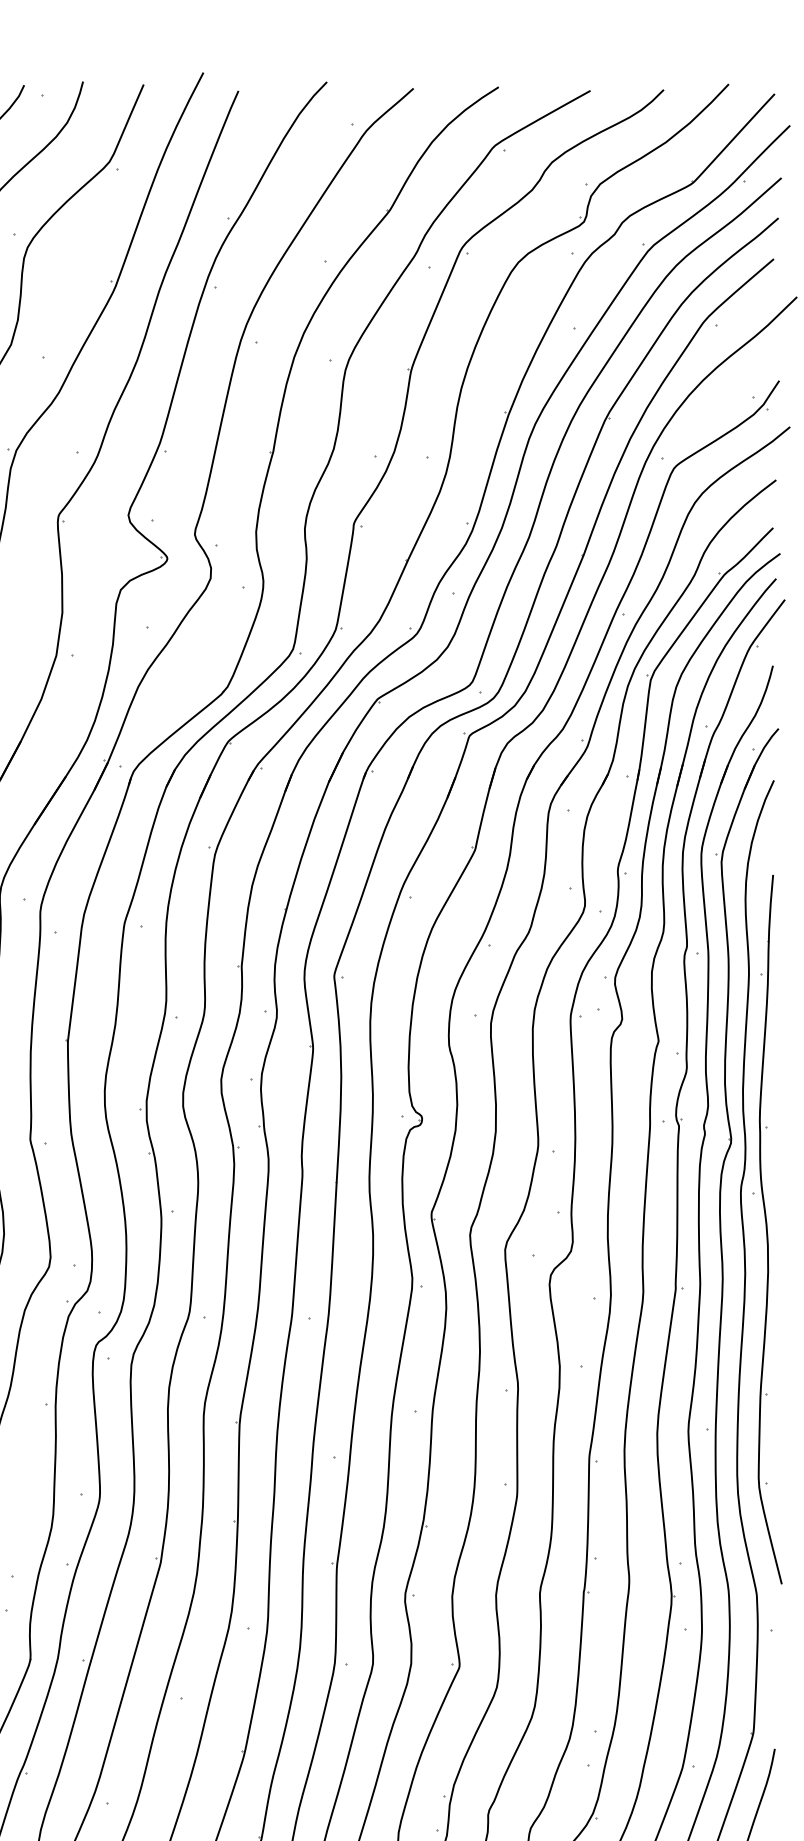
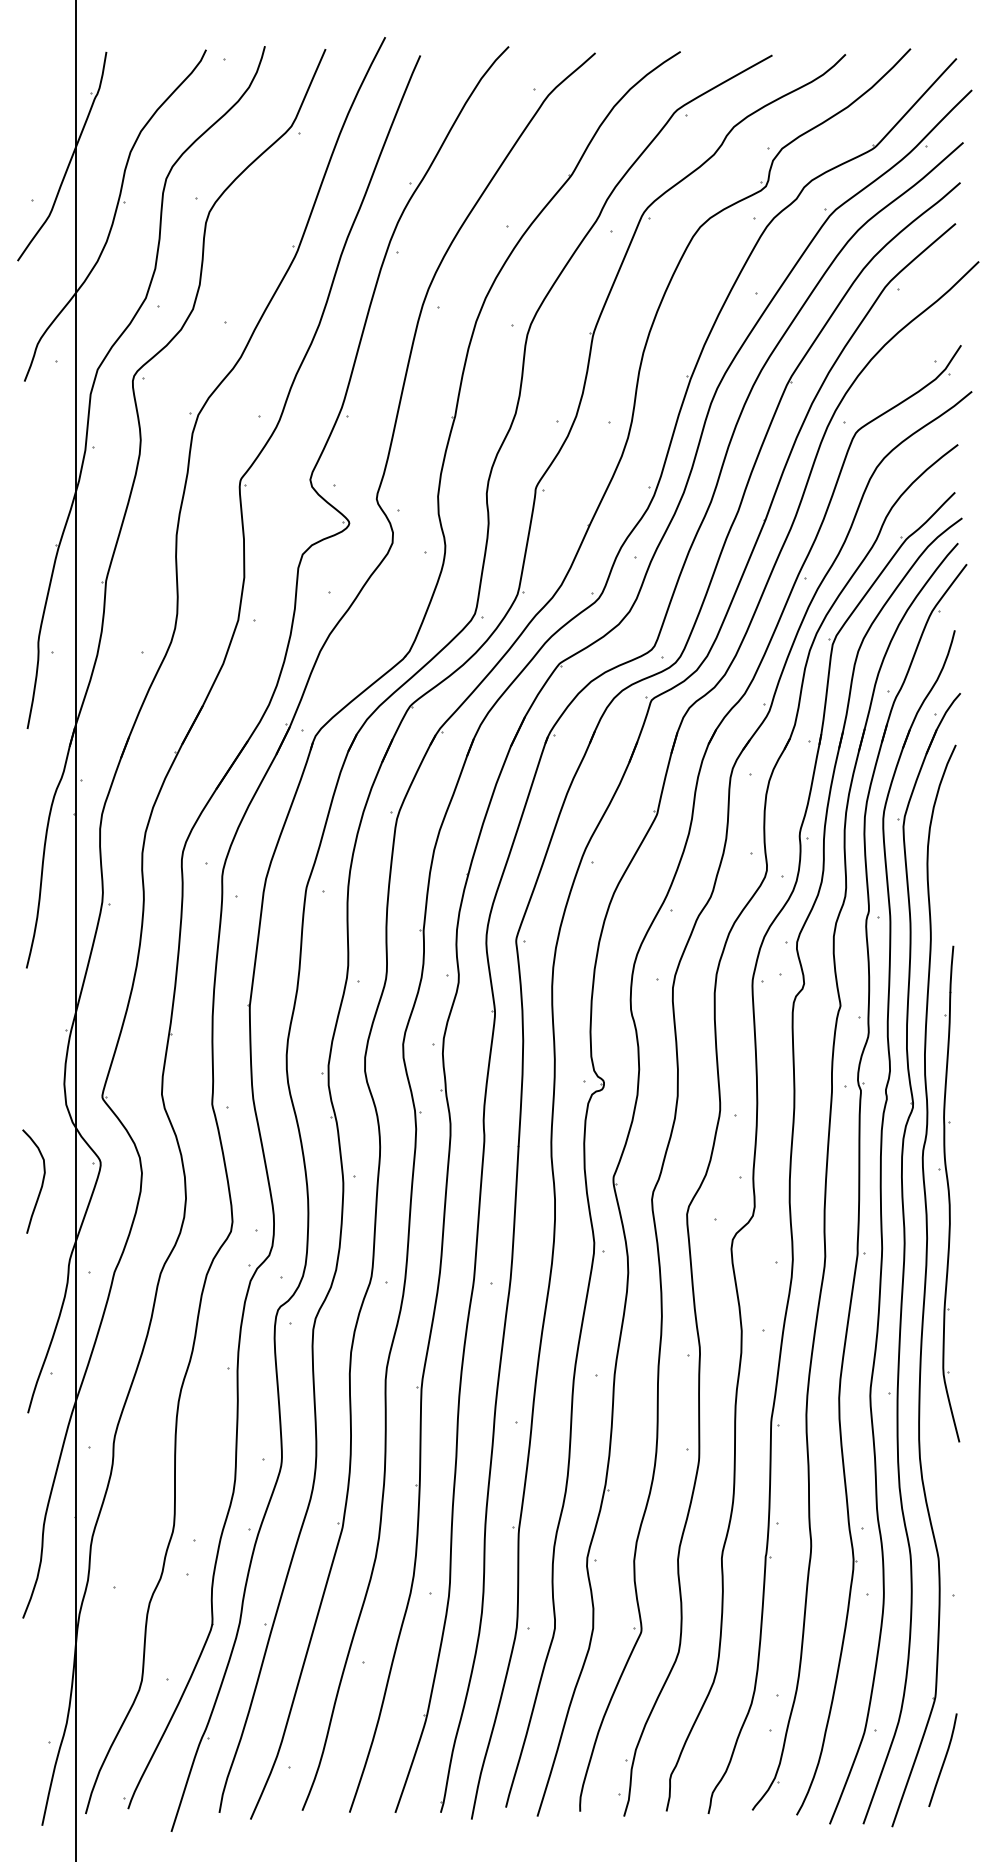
part: (767, 1228) -> (949, 1193), size x0.7

